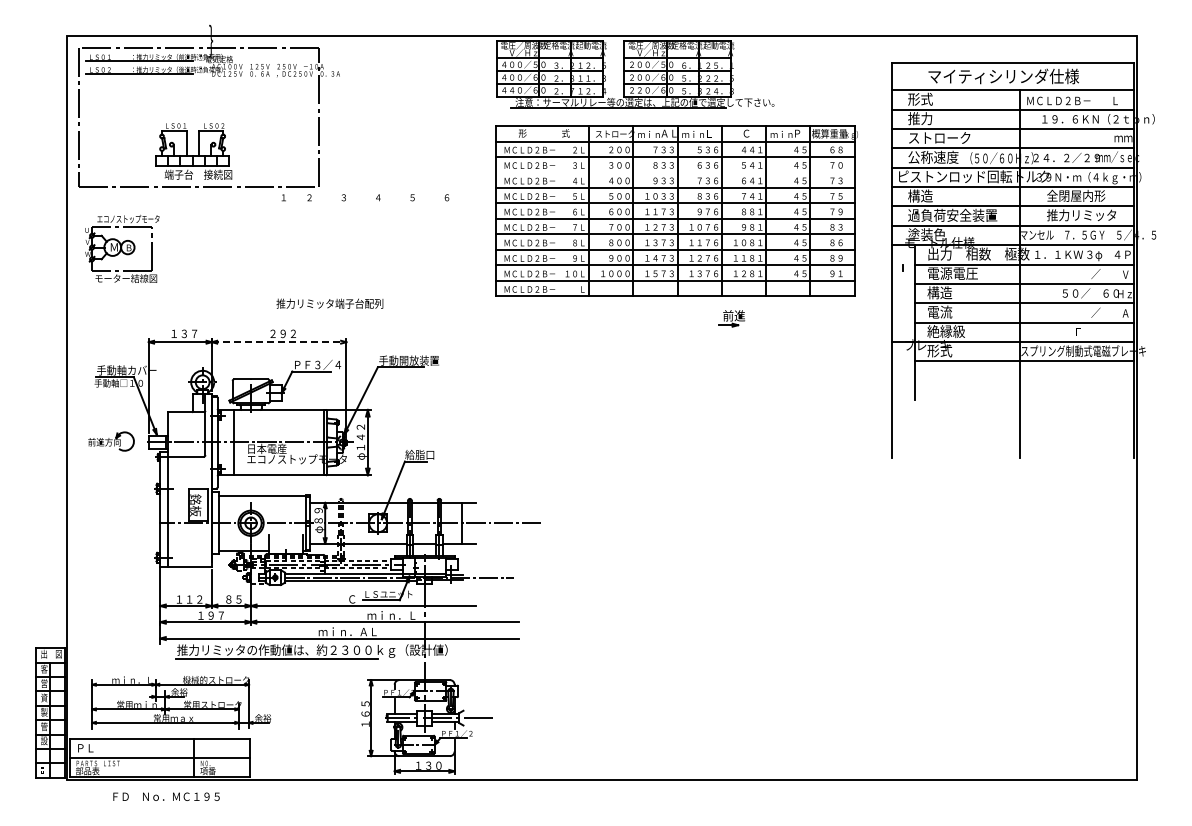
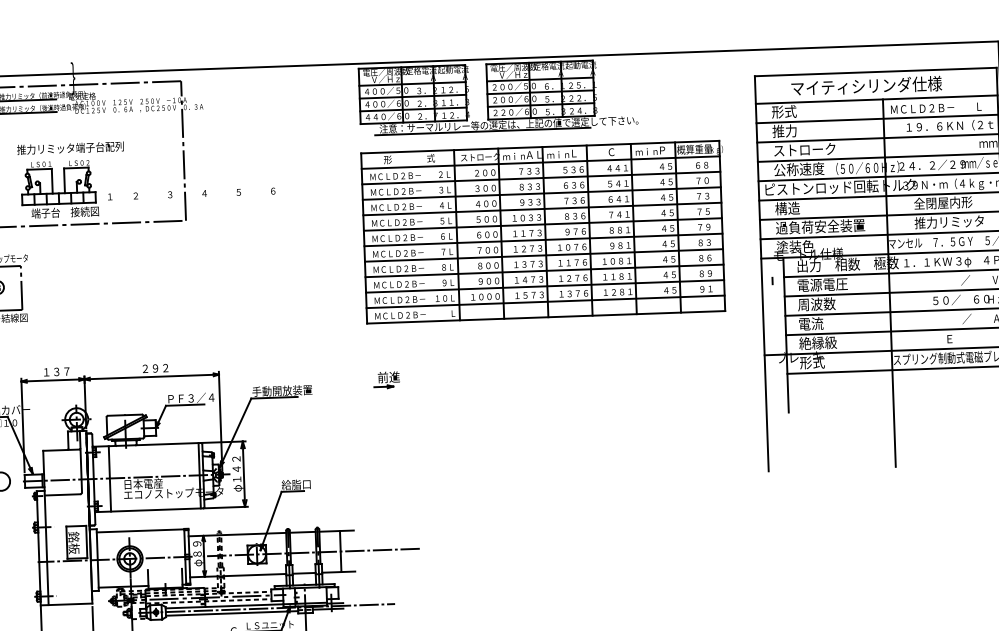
line: (675, 172) -> (541, 193), added
text: (365, 197) -> (191, 193), moved
text: (946, 292) -> (816, 304), 構造 -> 周波数
text: (329, 303) -> (70, 147), moved
part: (731, 318) -> (386, 380), moved
line: (279, 342) -> (152, 377), dashed -> solid

